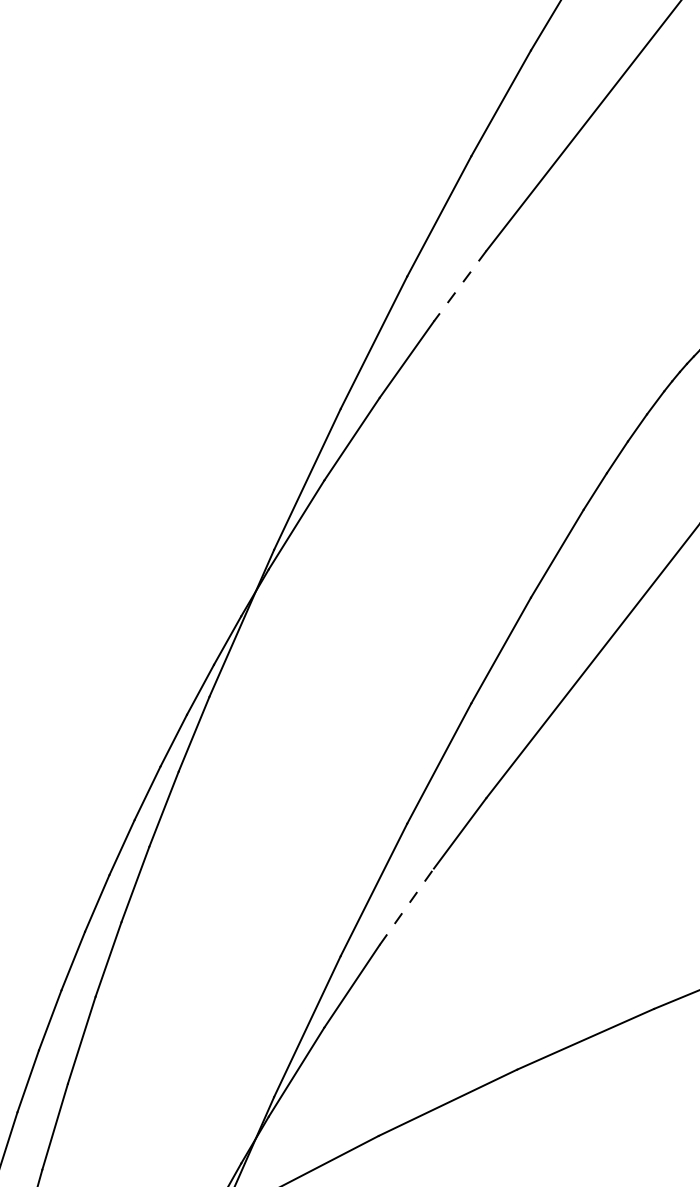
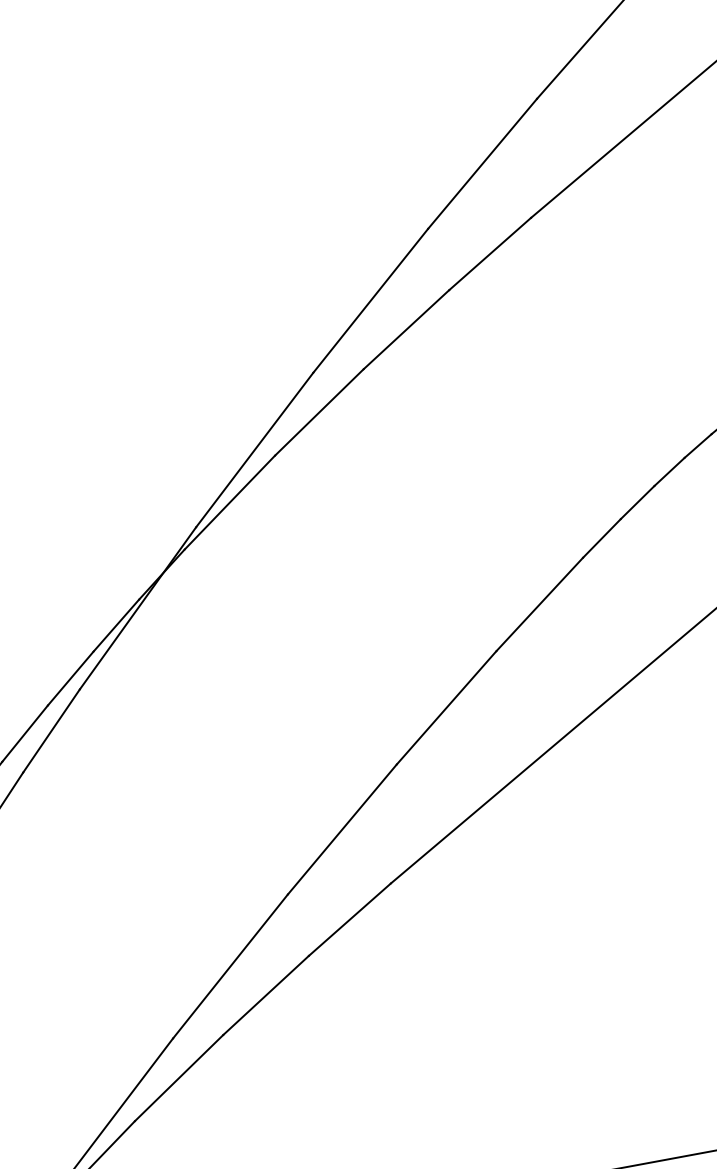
line: (460, 286) -> (490, 254), dashed -> solid
line: (406, 906) -> (265, 994), dashed -> solid

